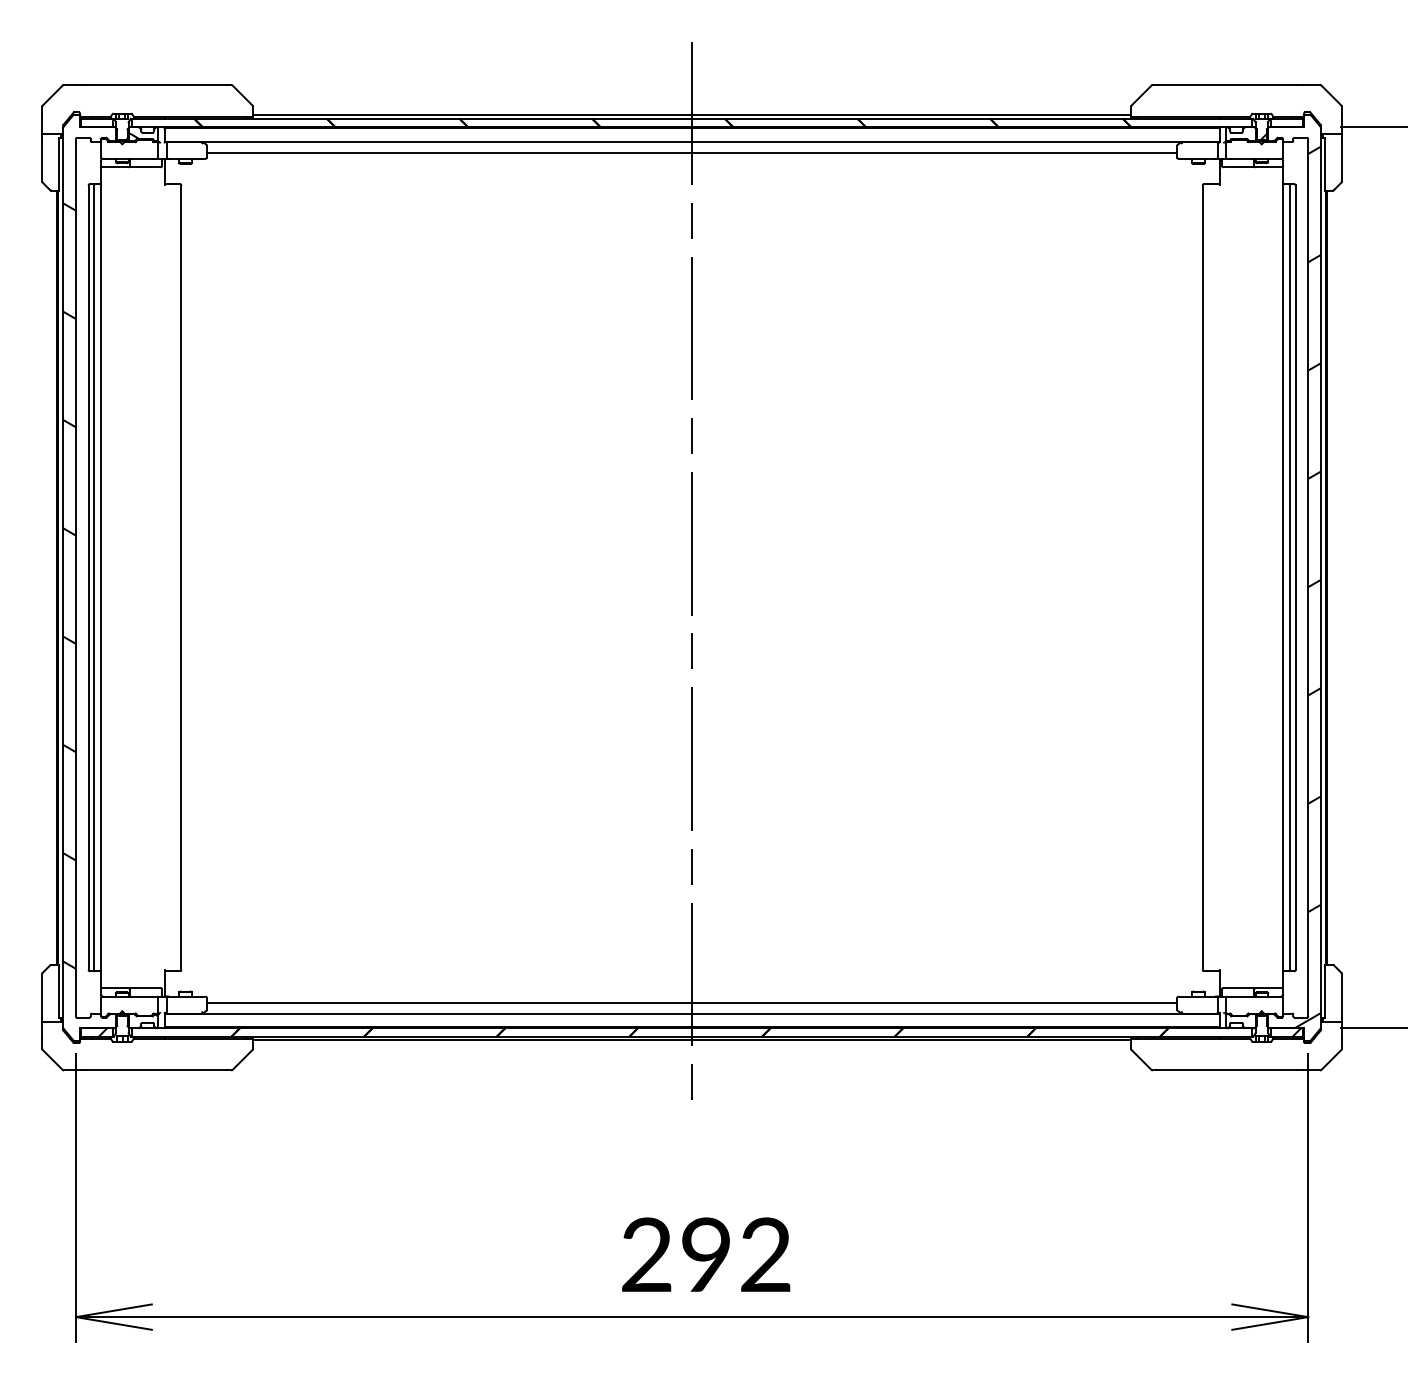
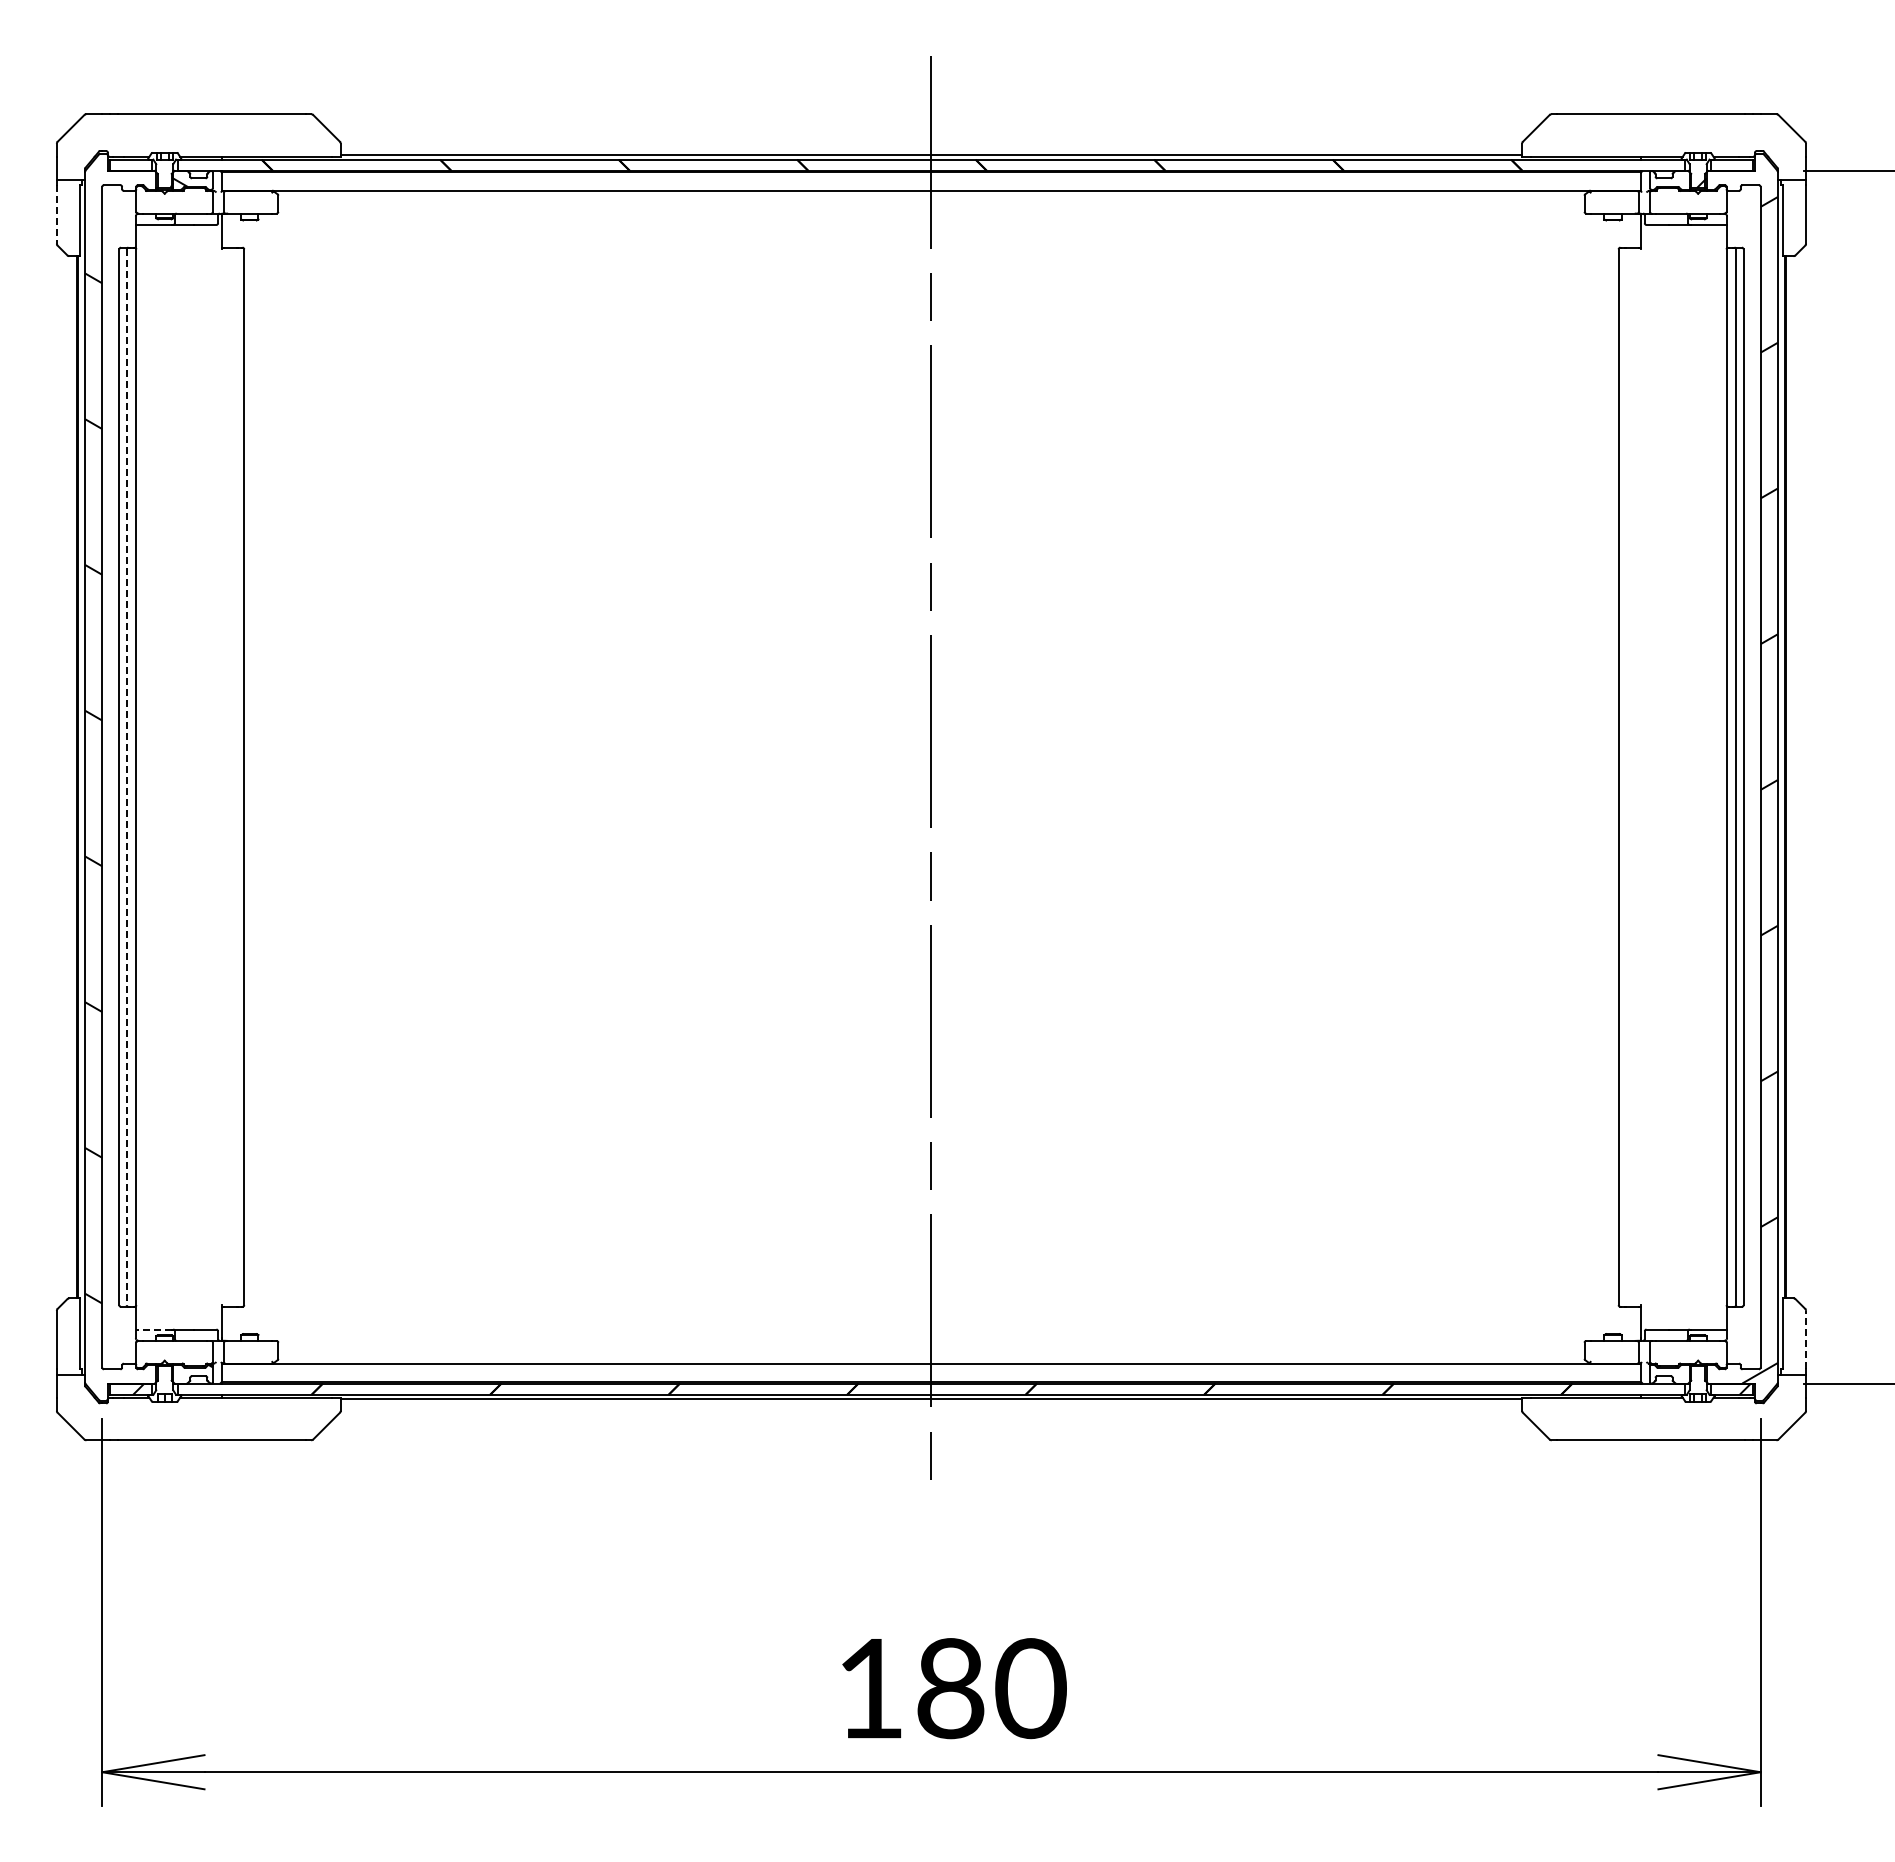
line: (692, 152) -> (931, 205), removed
line: (41, 159) -> (56, 214), solid -> dashed
line: (93, 577) -> (126, 777), solid -> dashed
line: (113, 988) -> (153, 1329), solid -> dashed
line: (1342, 995) -> (1806, 1339), solid -> dashed
line: (692, 1002) -> (931, 1349), removed
text: (706, 1254) -> (951, 1688), 292 -> 180

